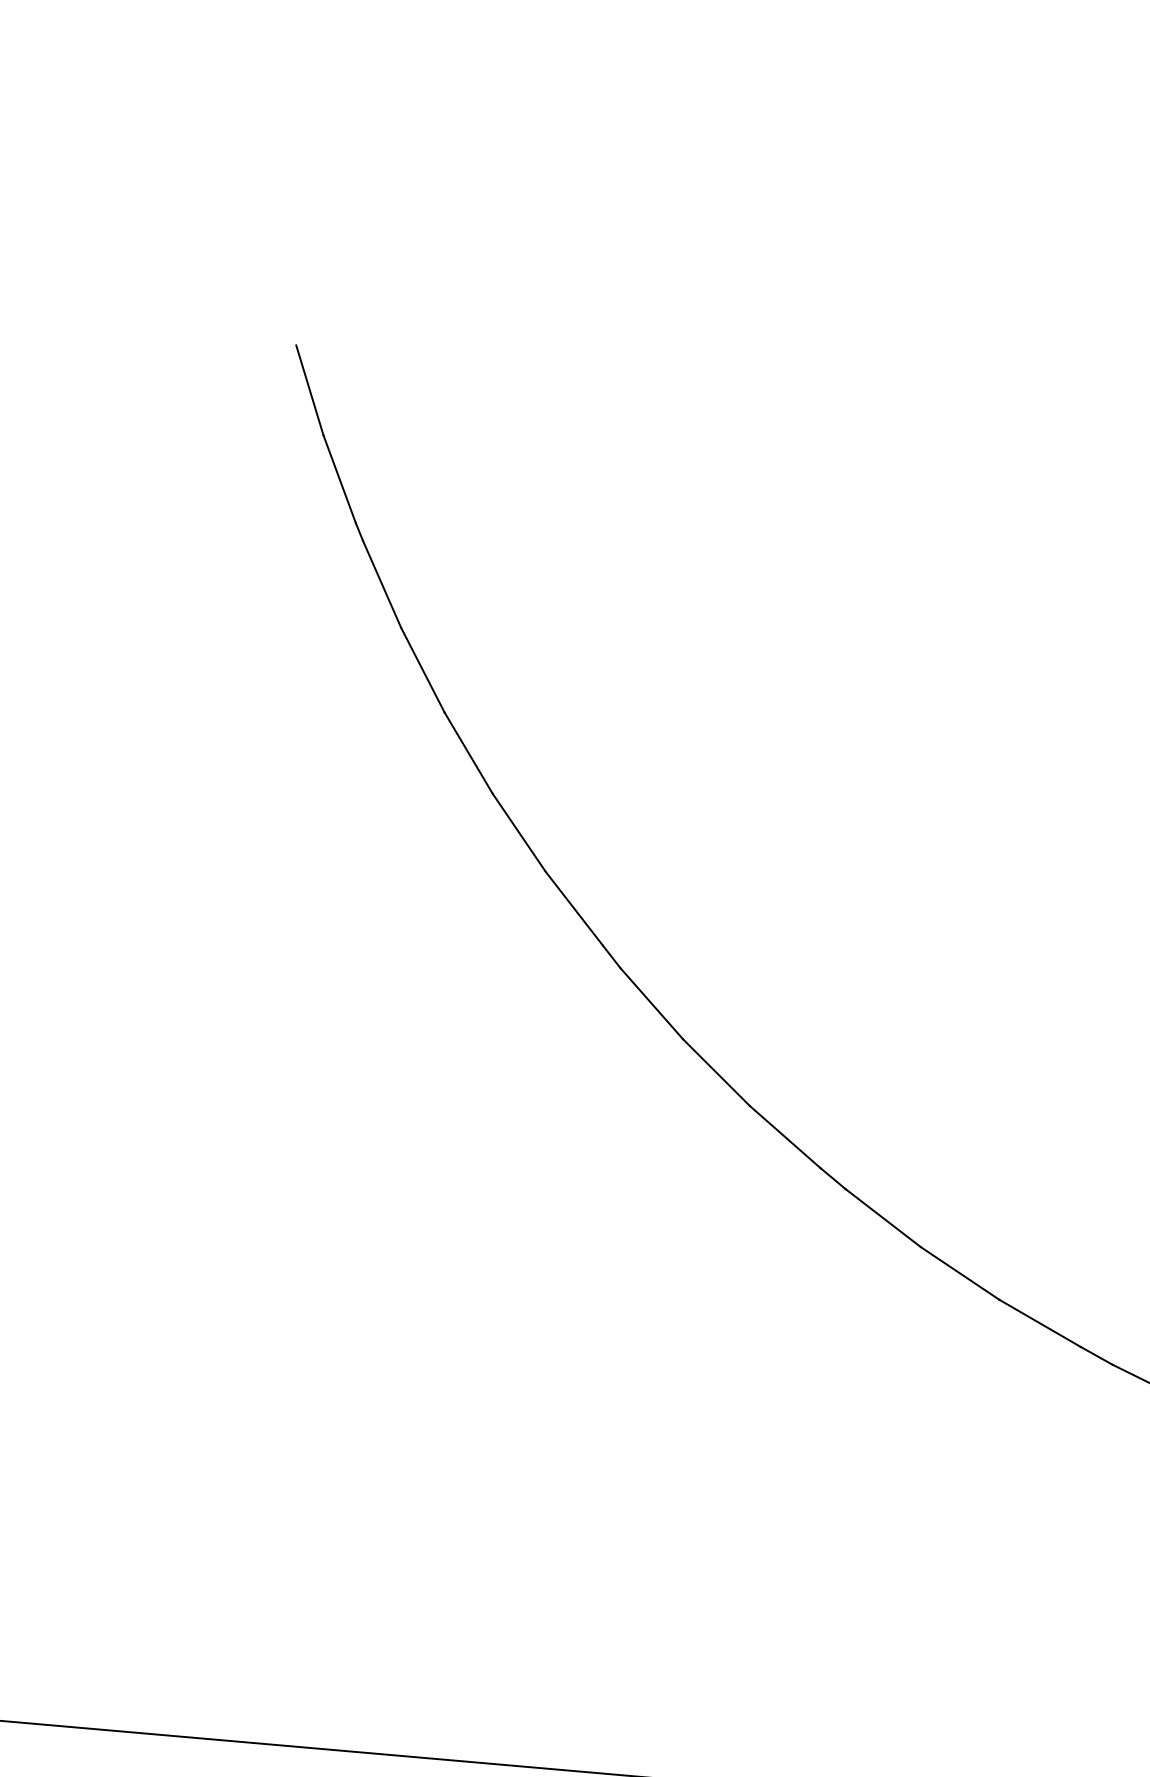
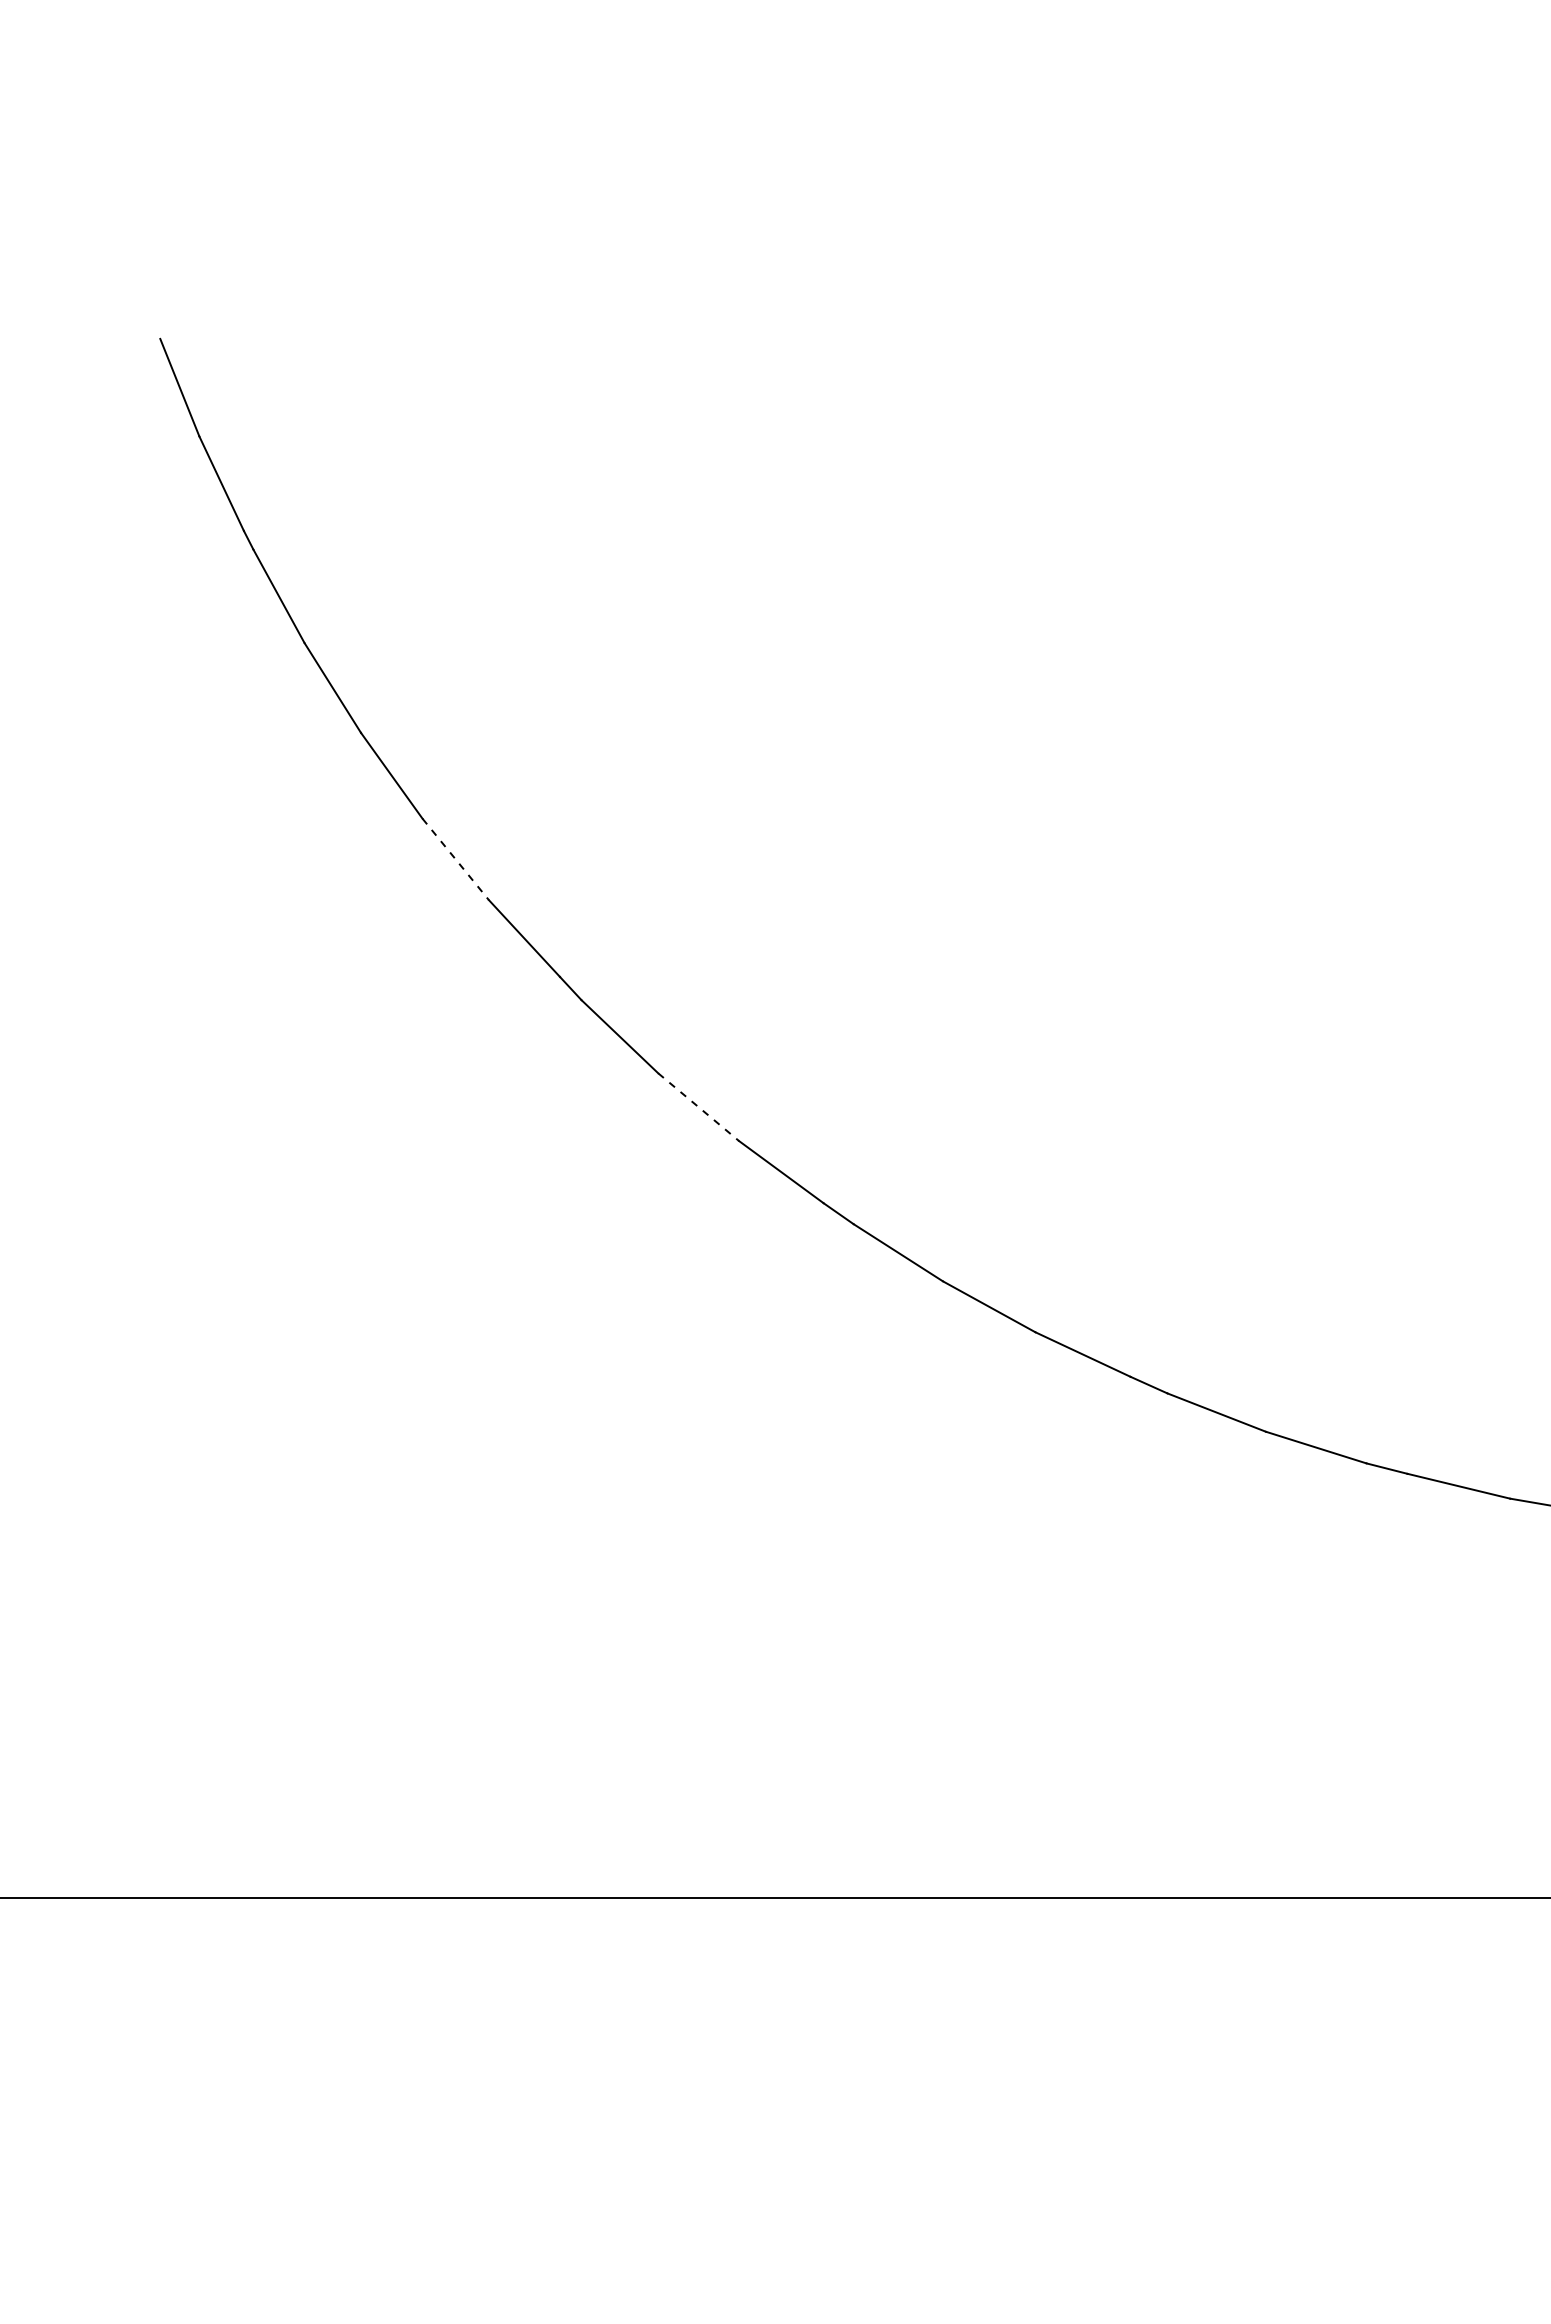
line: (518, 832) -> (455, 859), solid -> dashed
line: (716, 1073) -> (698, 1107), solid -> dashed

